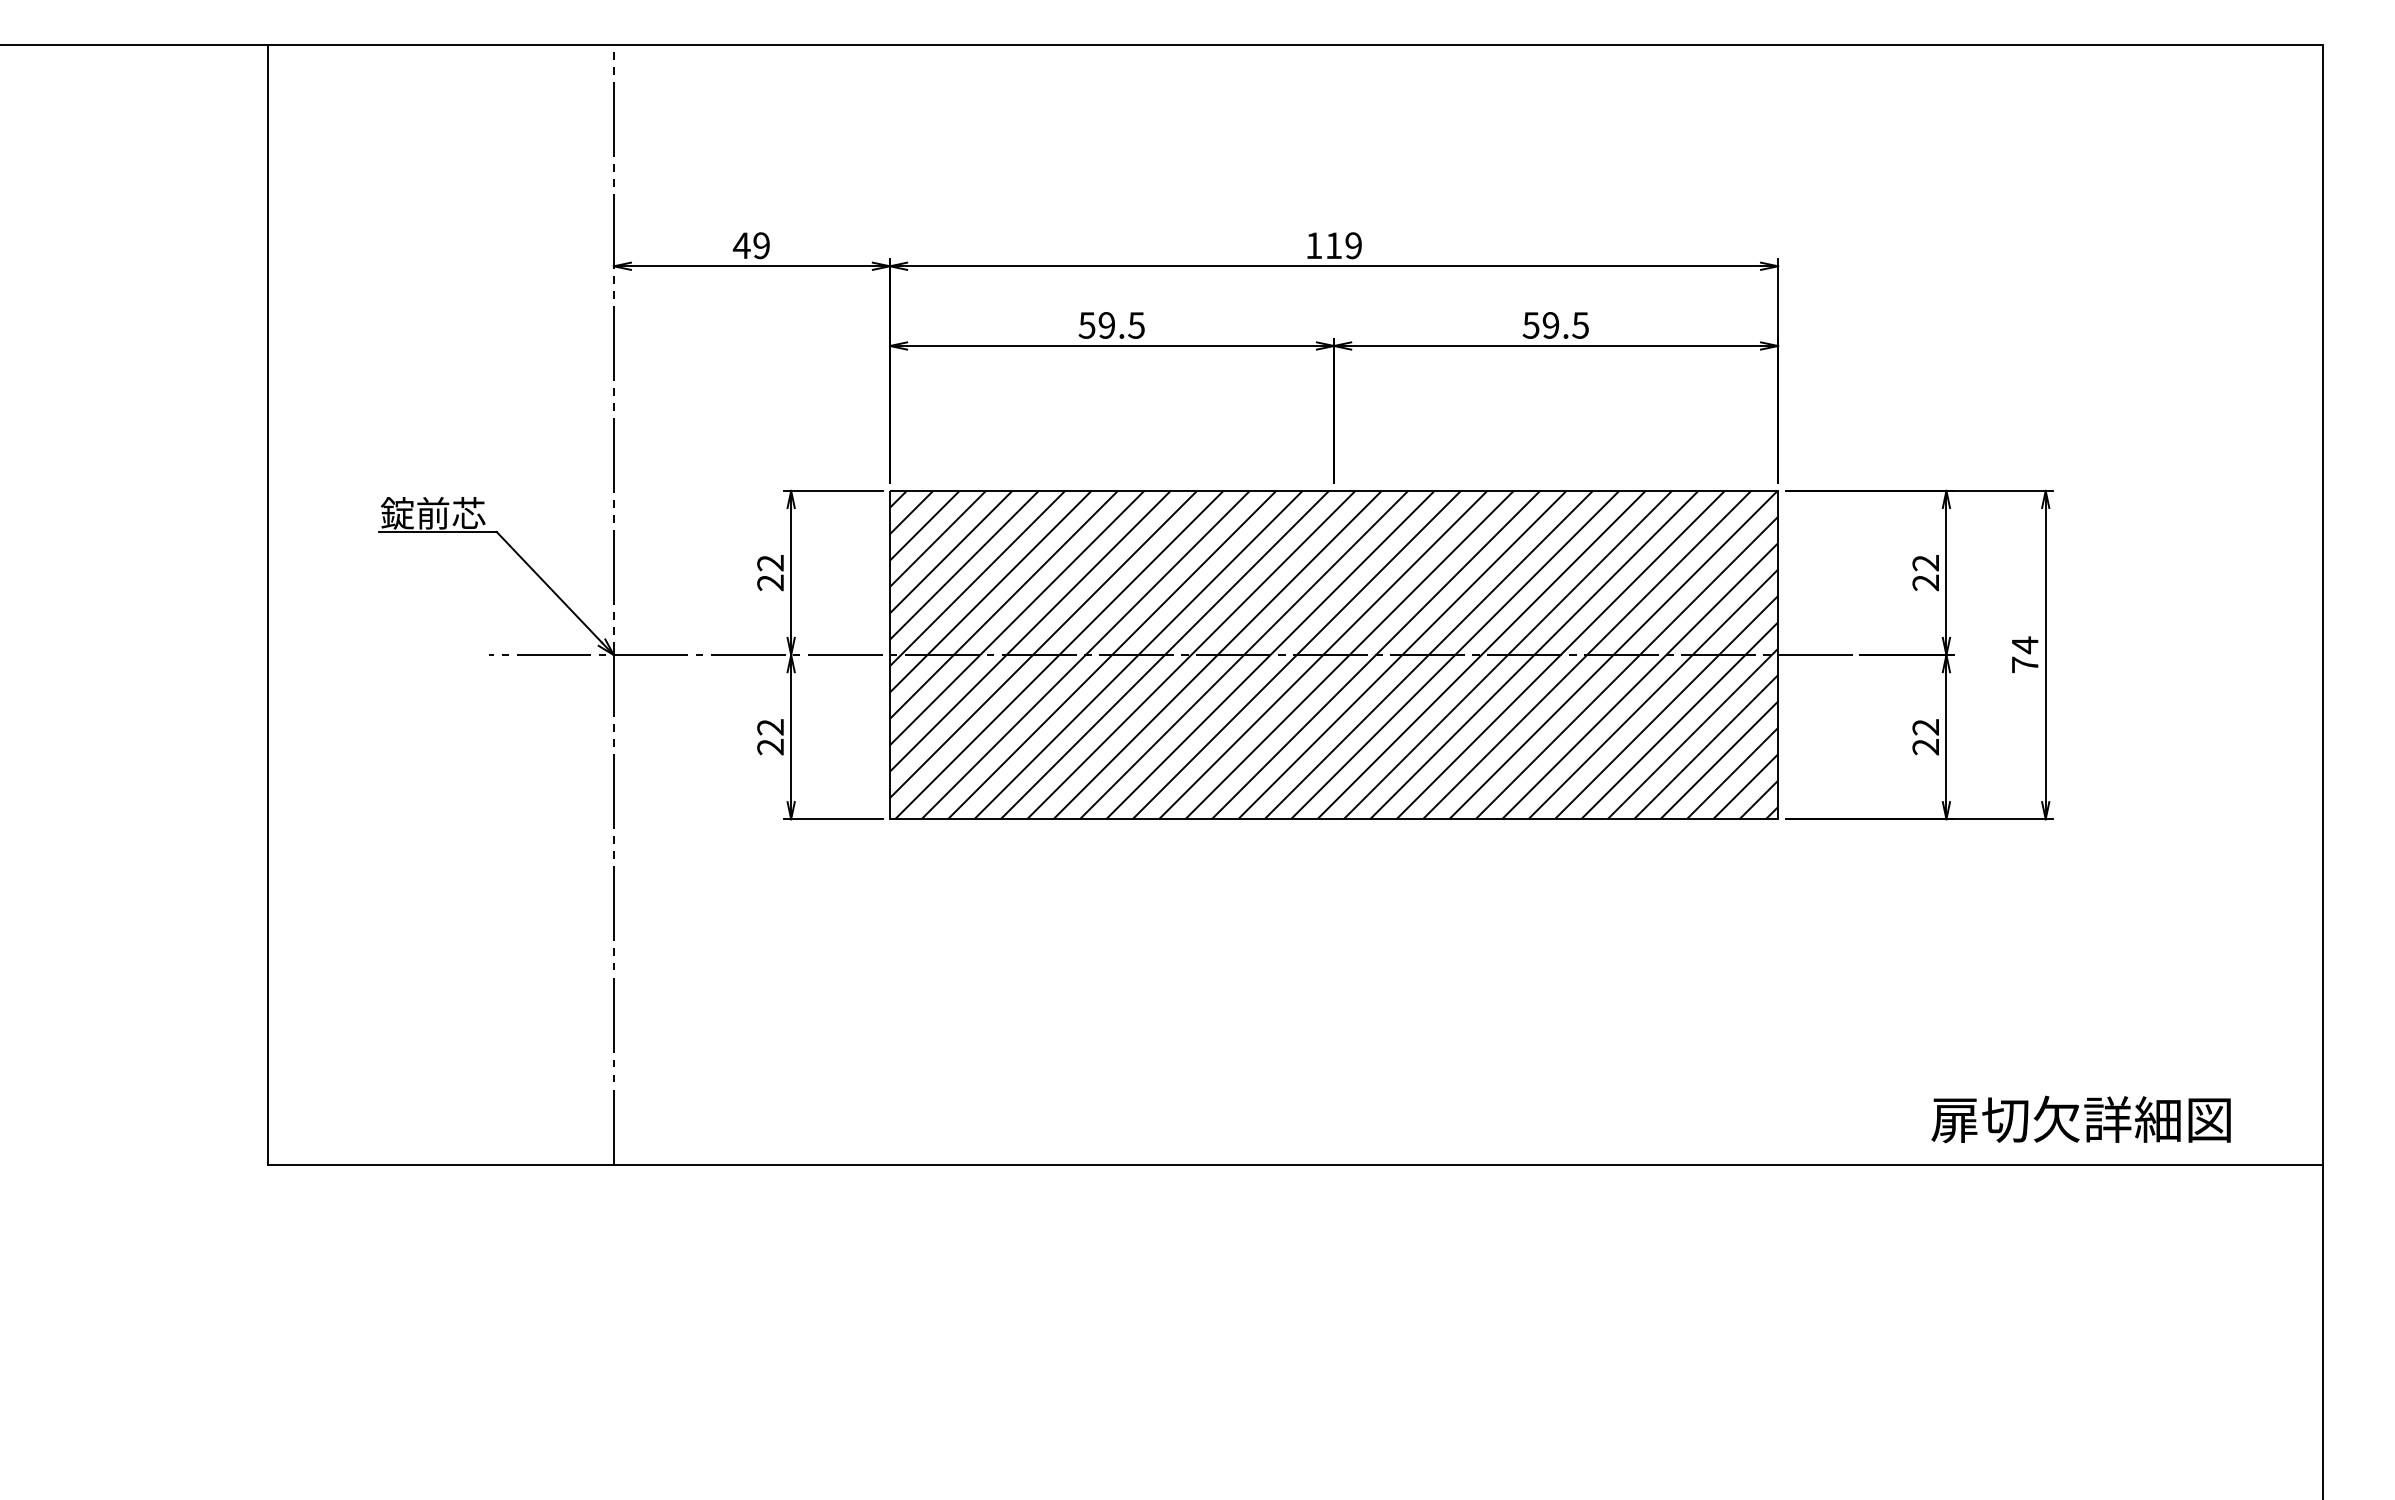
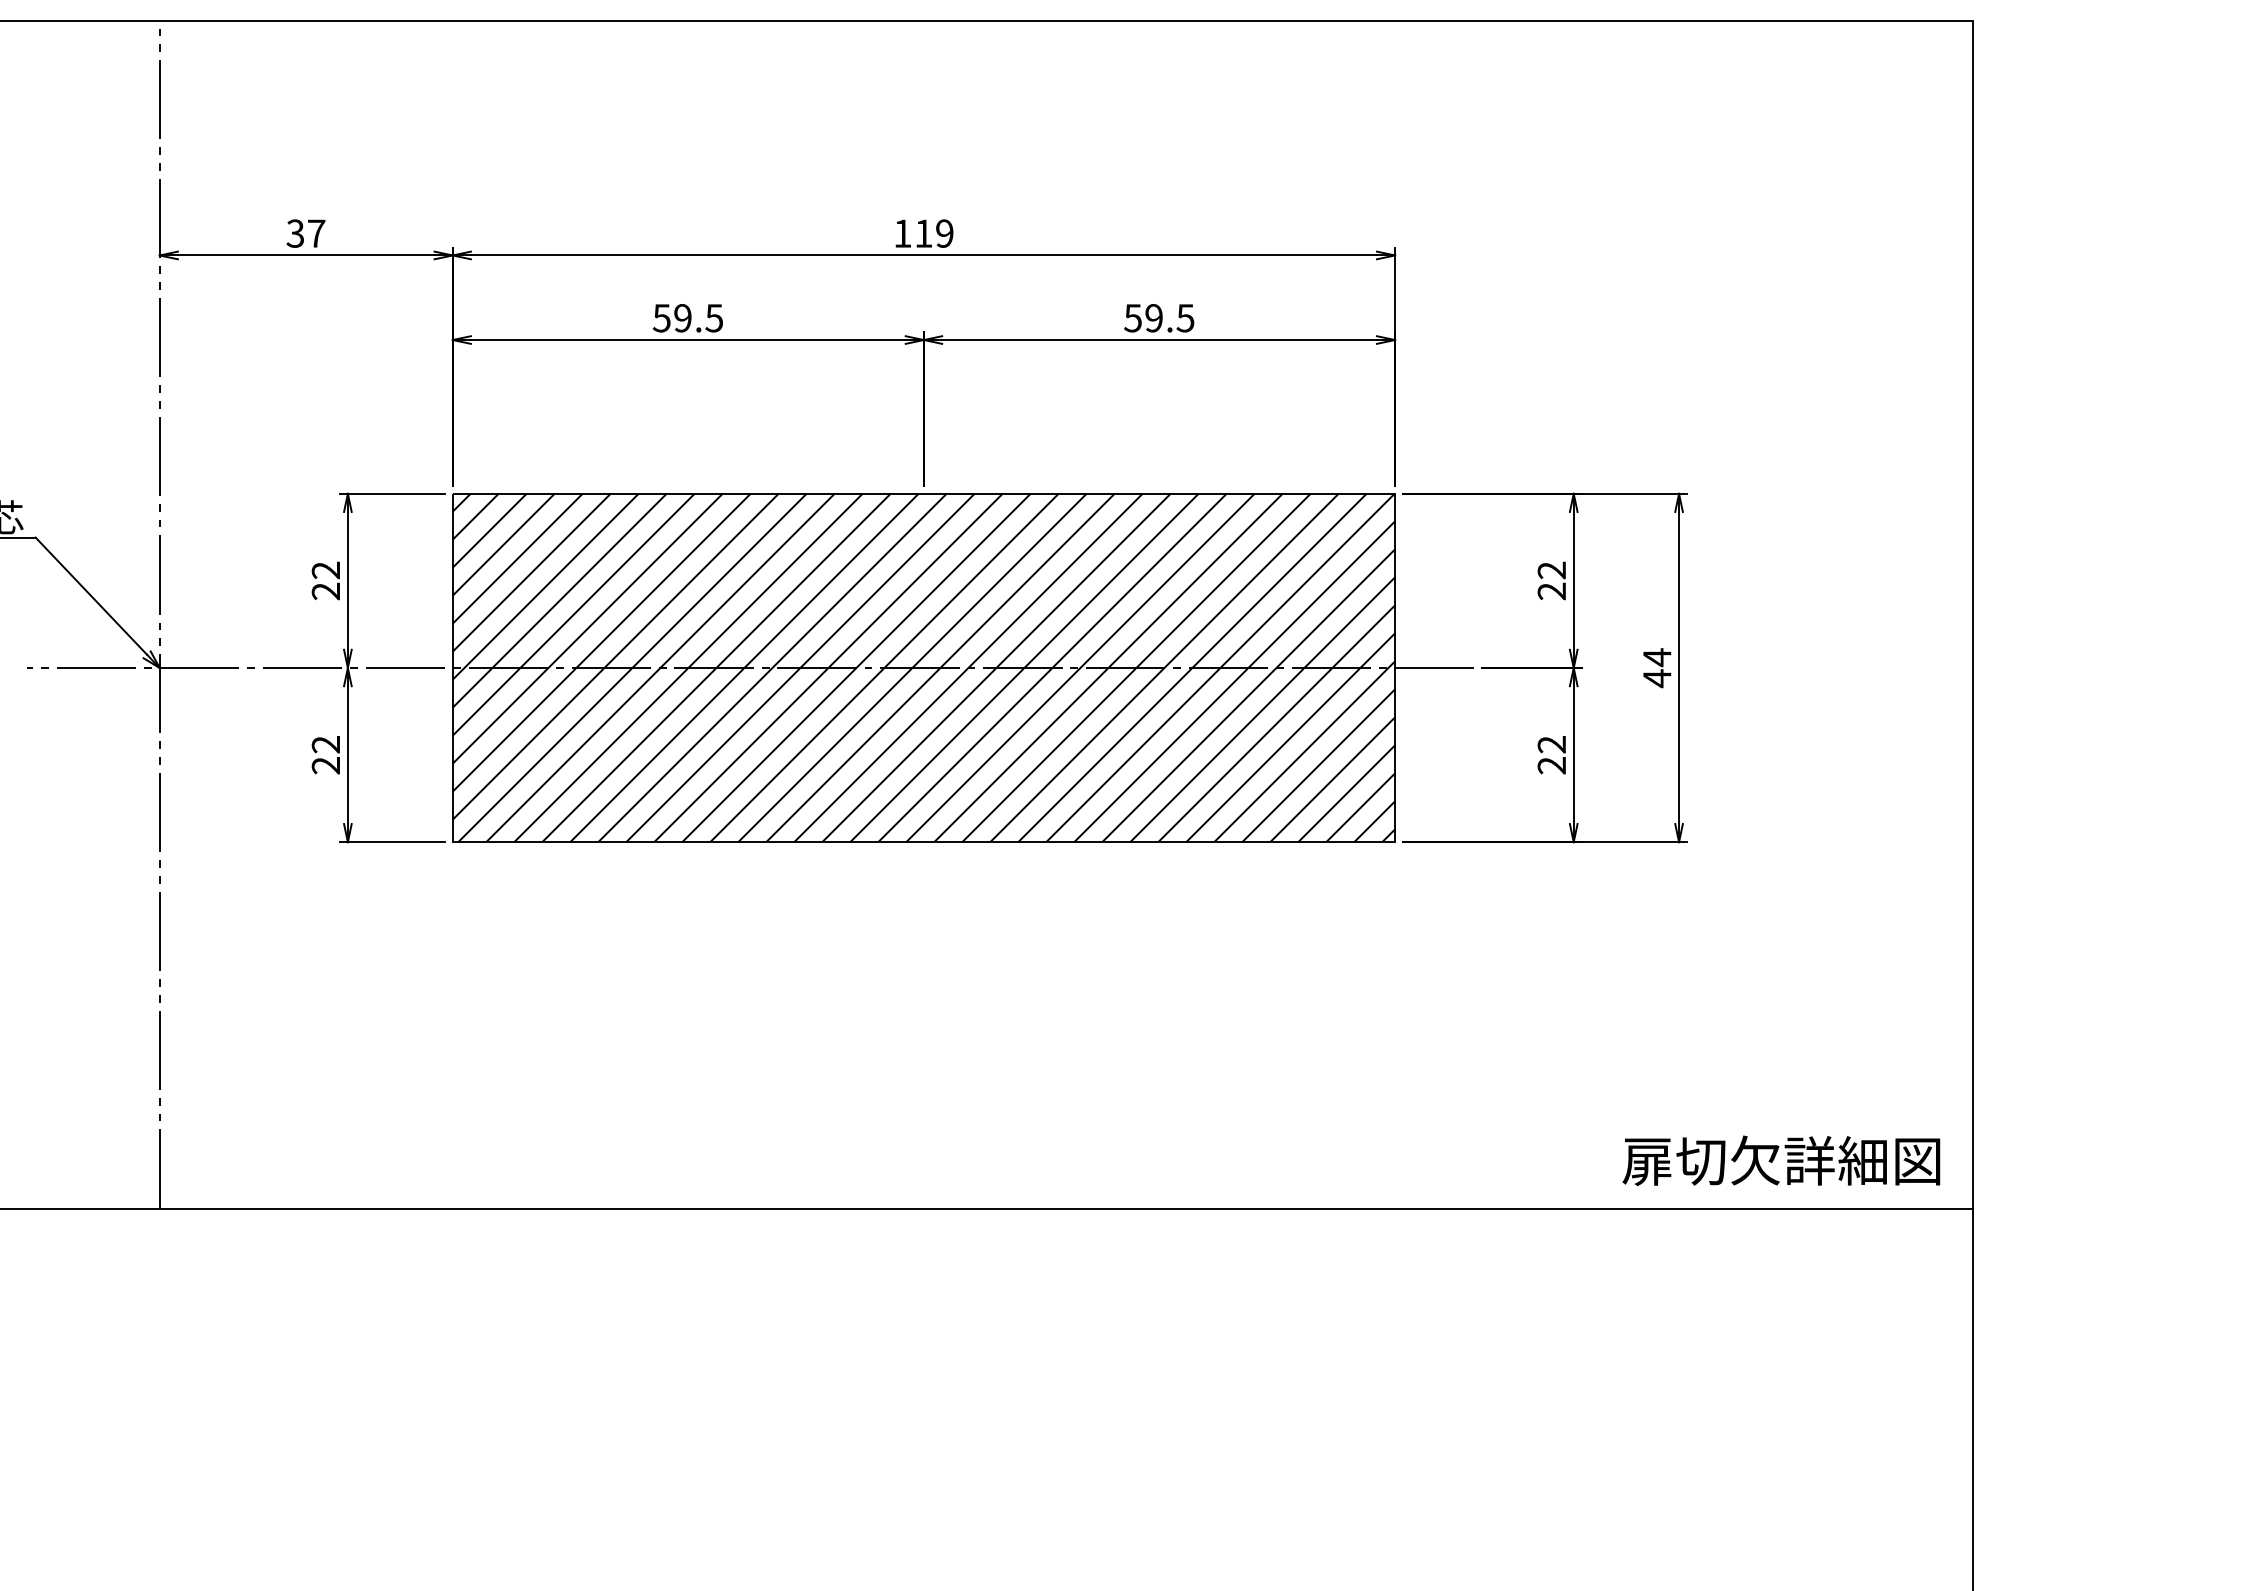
text: (750, 245) -> (304, 233), 49 -> 37
text: (2025, 665) -> (1657, 679), 74 -> 44
text: (2080, 1119) -> (1780, 1160), moved

